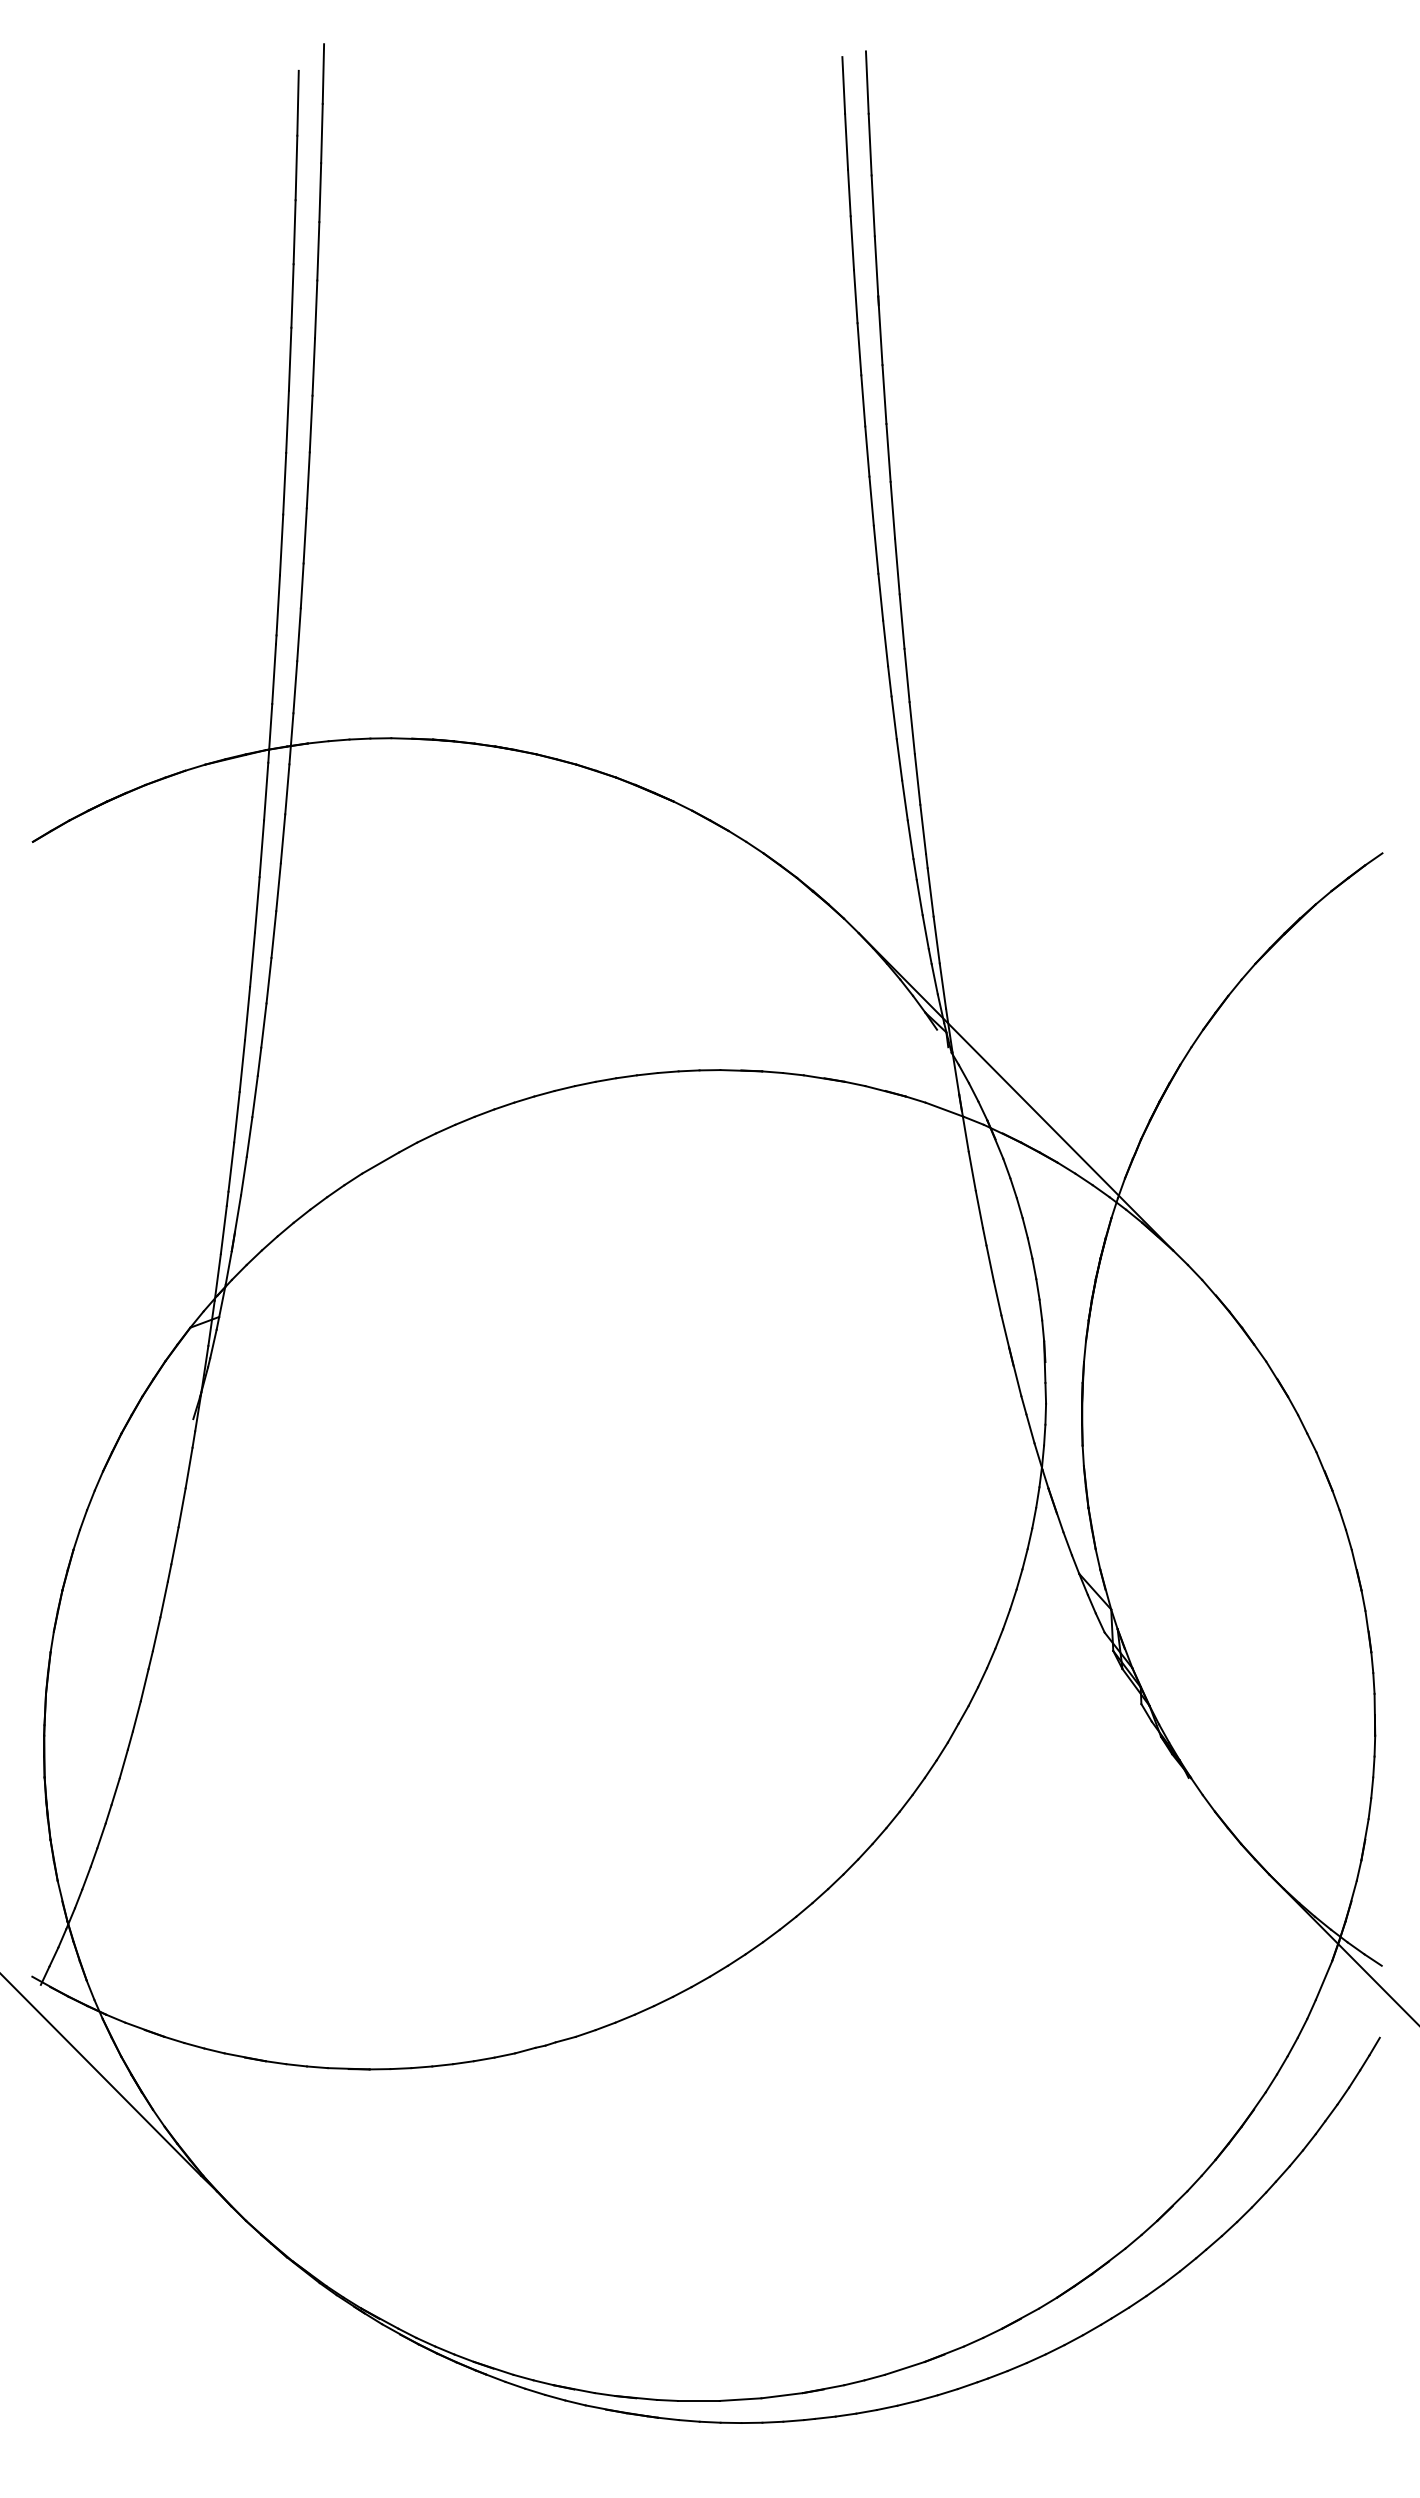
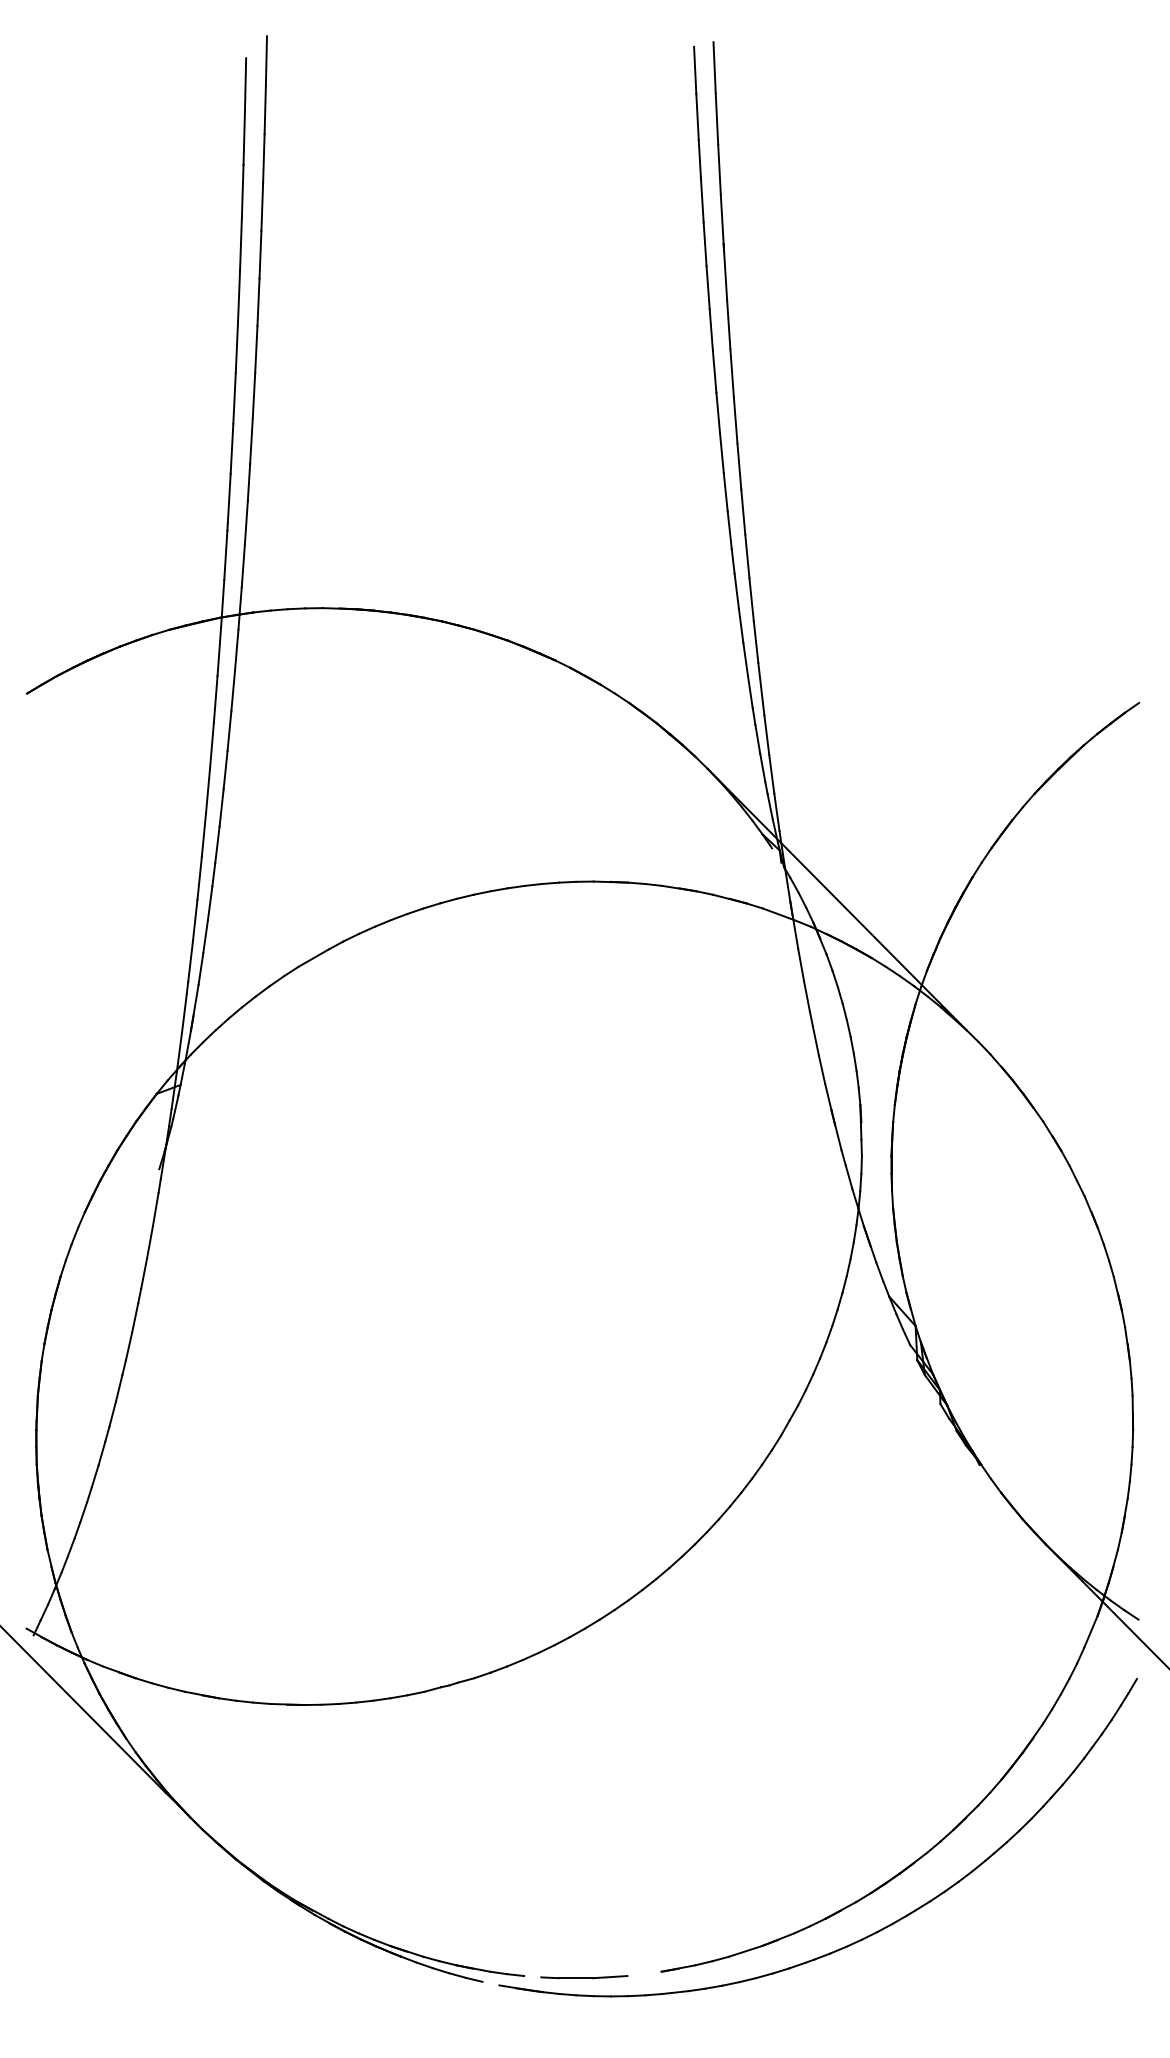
line: (782, 2395) -> (644, 1973), removed
line: (635, 2397) -> (523, 1975), removed
line: (605, 2409) -> (498, 1985), removed

